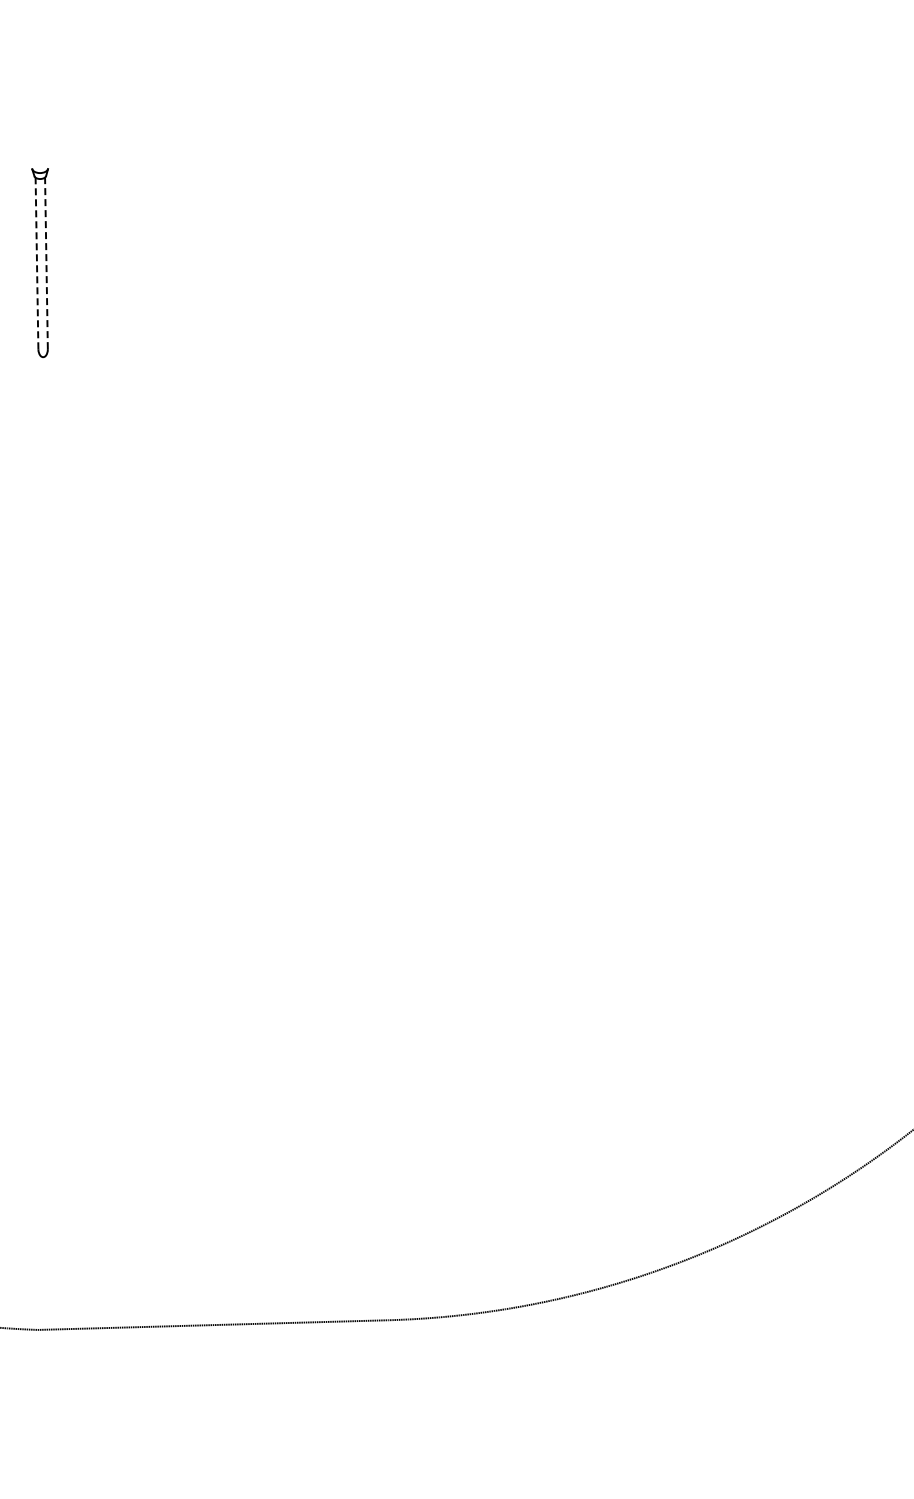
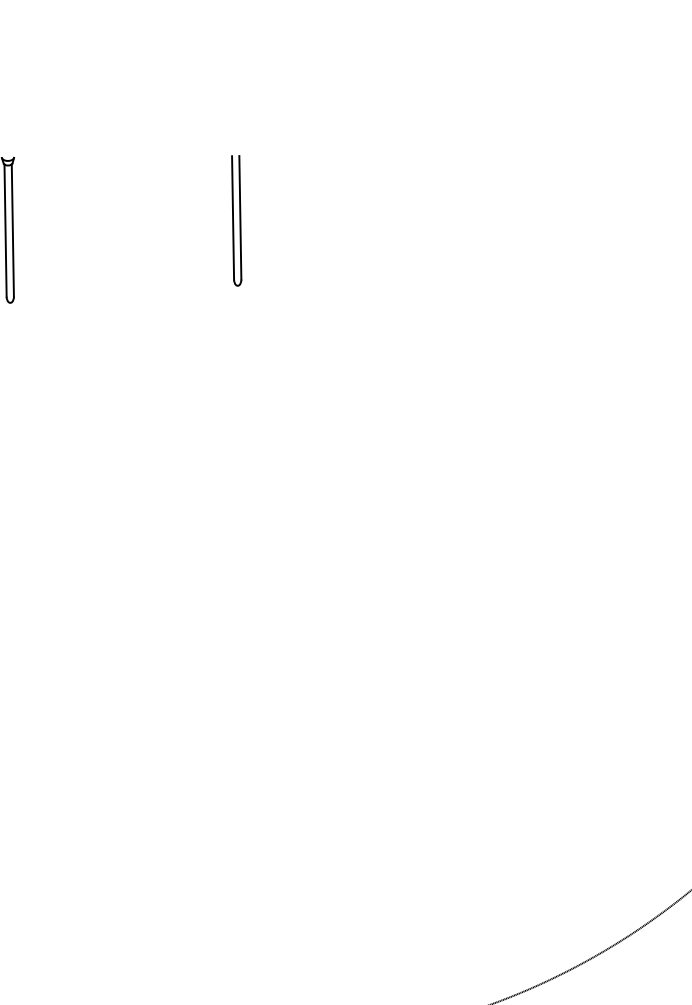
part: (336, 250) -> (236, 220), added
line: (37, 263) -> (5, 230), dashed -> solid
line: (46, 263) -> (12, 230), dashed -> solid

